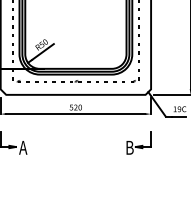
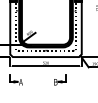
part: (140, 142) -> (60, 79), moved

